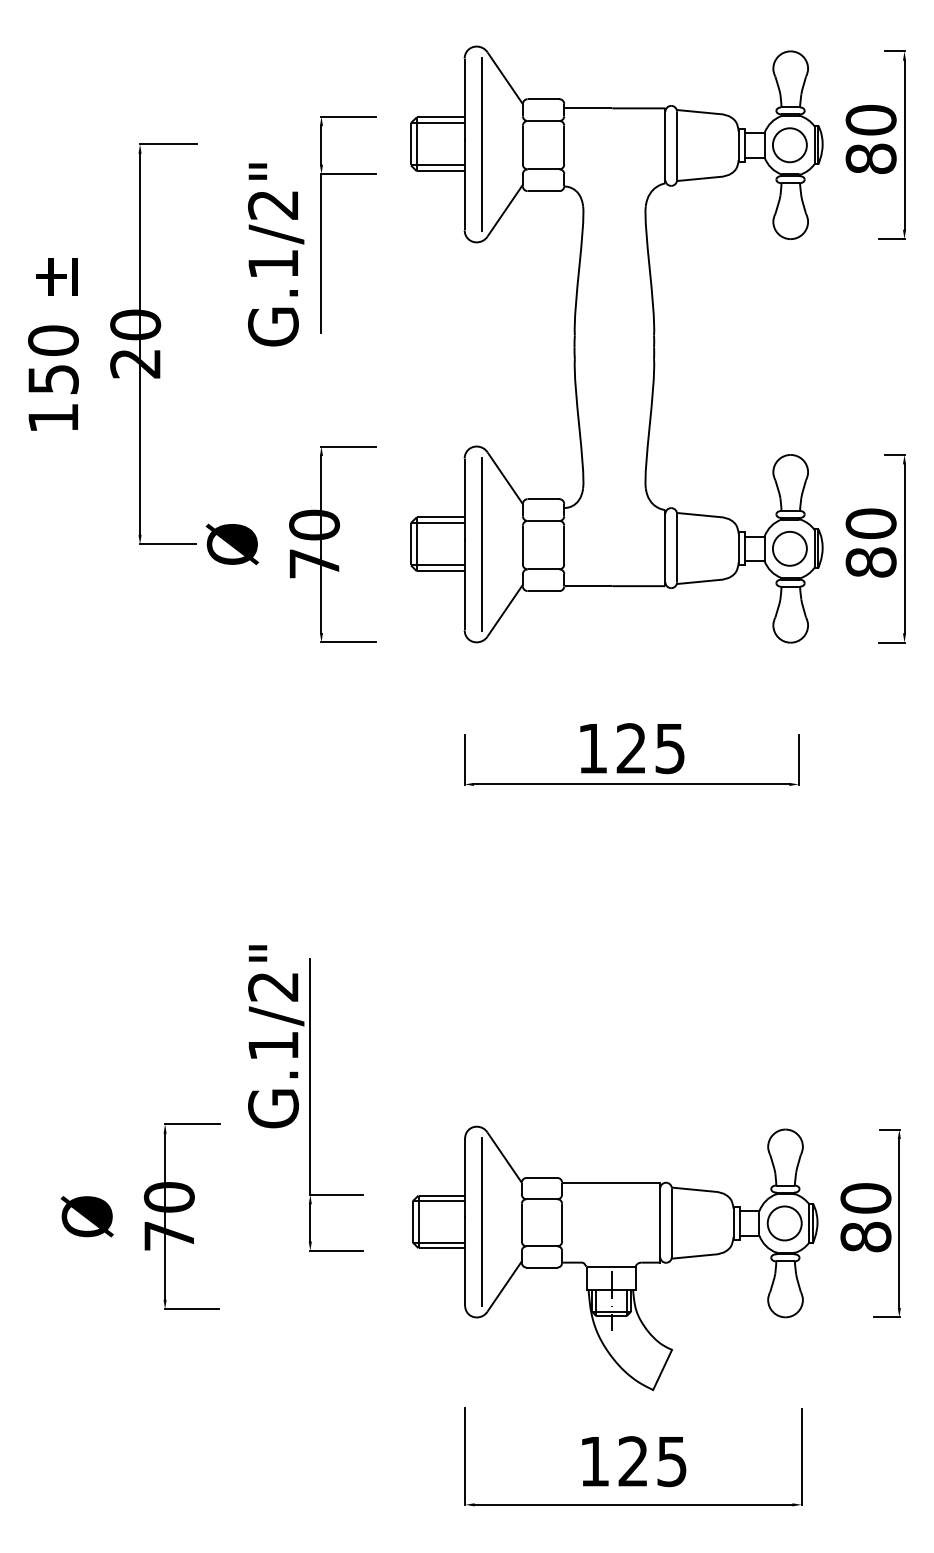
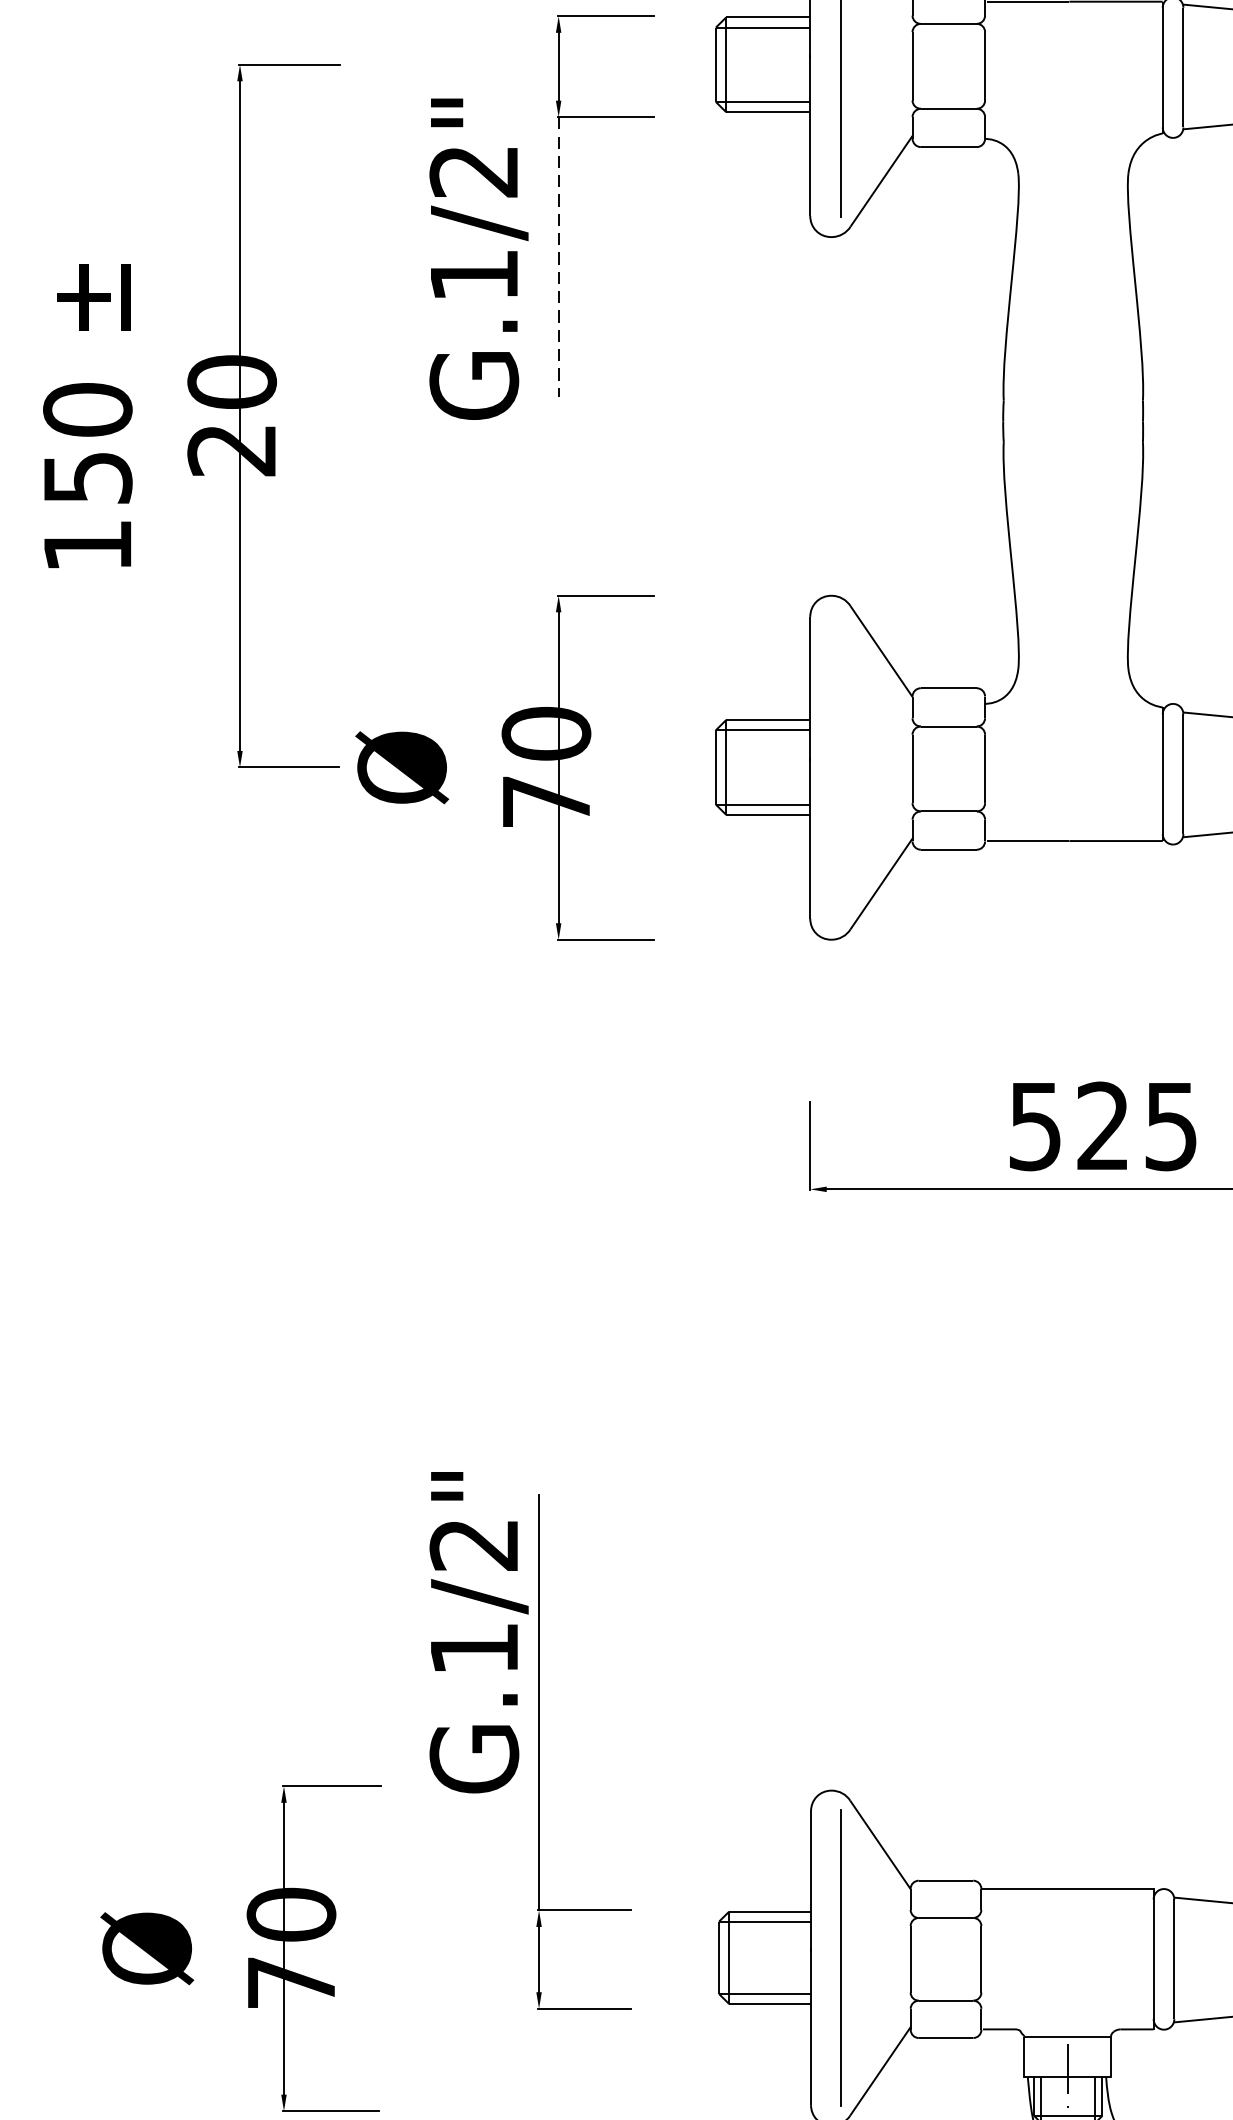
line: (321, 253) -> (558, 256), solid -> dashed
line: (481, 543) -> (839, 766), removed
text: (592, 749) -> (1034, 1127), 125 -> 525

